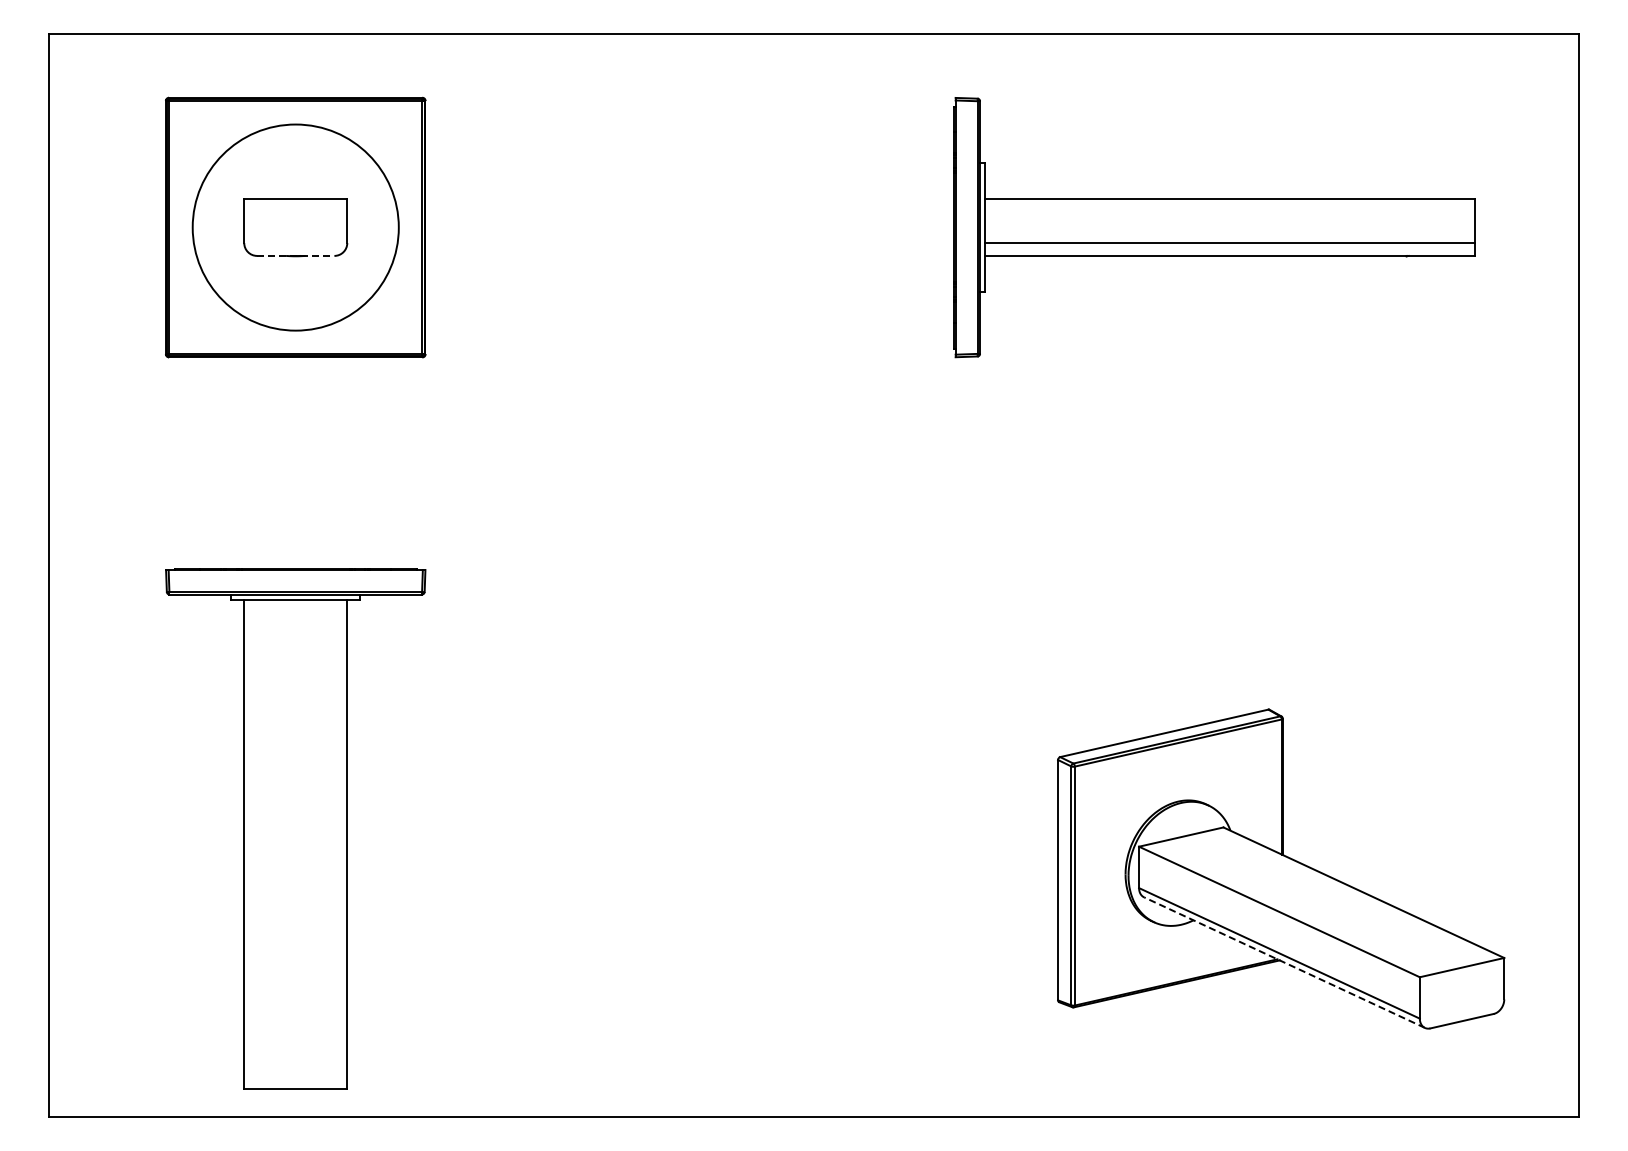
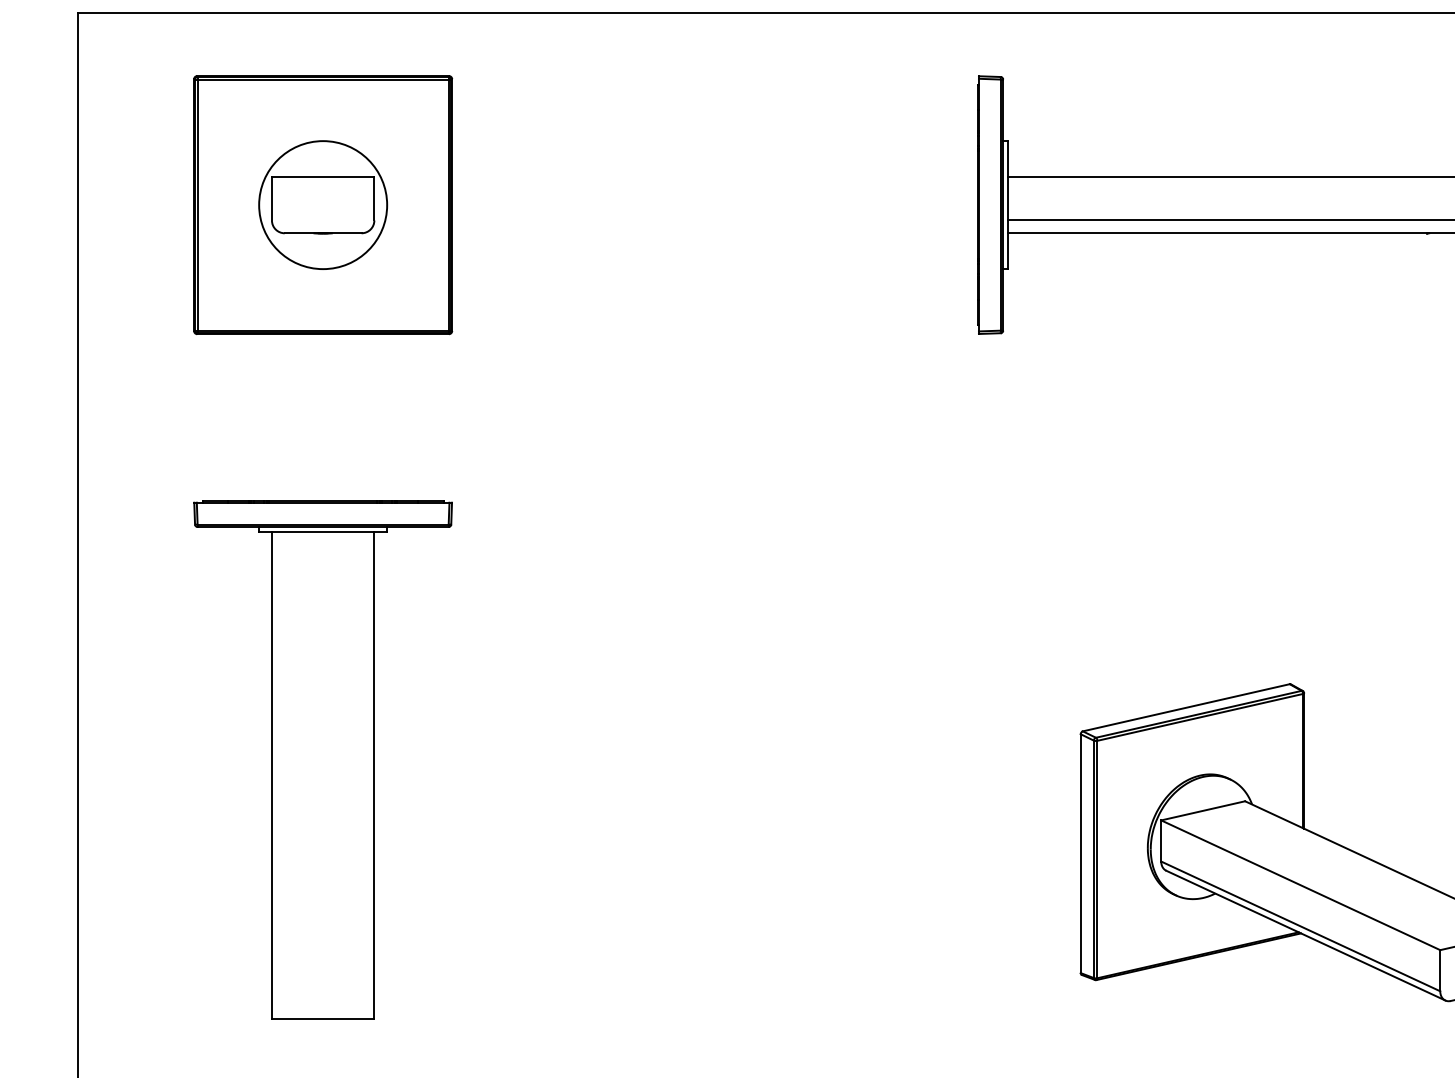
circle: (295, 227) -> (322, 205), size x0.62
line: (295, 255) -> (322, 232), dashed -> solid
part: (295, 828) -> (322, 759), moved
line: (1284, 962) -> (1305, 935), dashed -> solid

